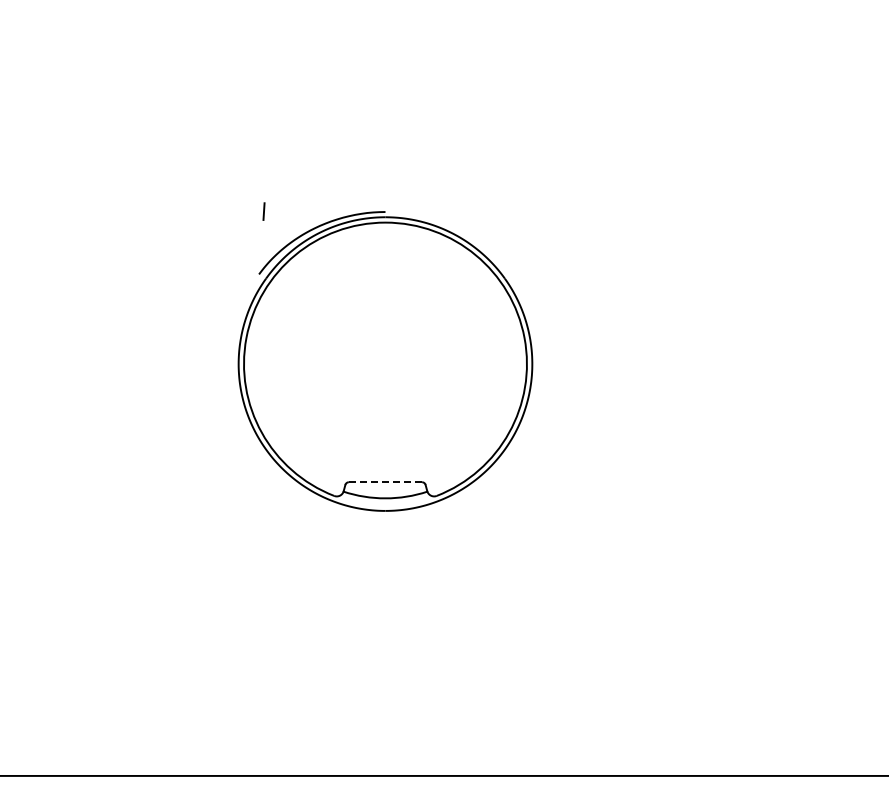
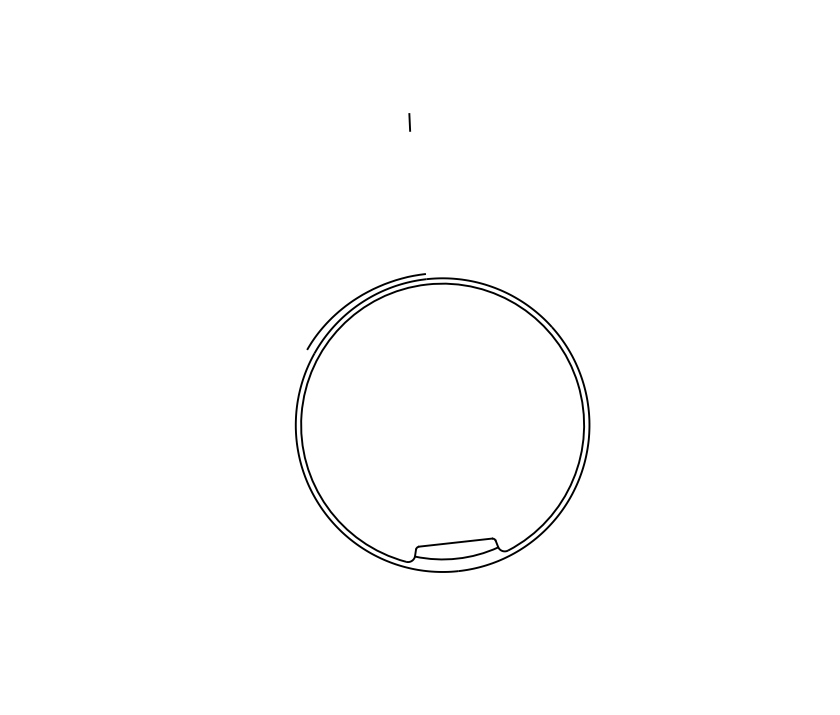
line: (263, 211) -> (409, 122), moved
line: (385, 482) -> (455, 542), dashed -> solid

